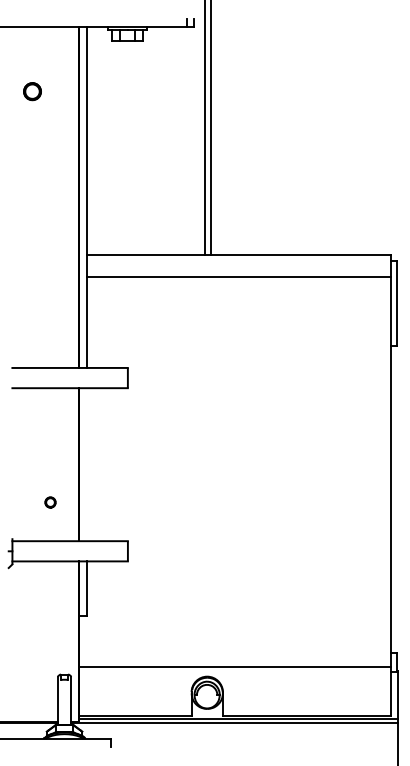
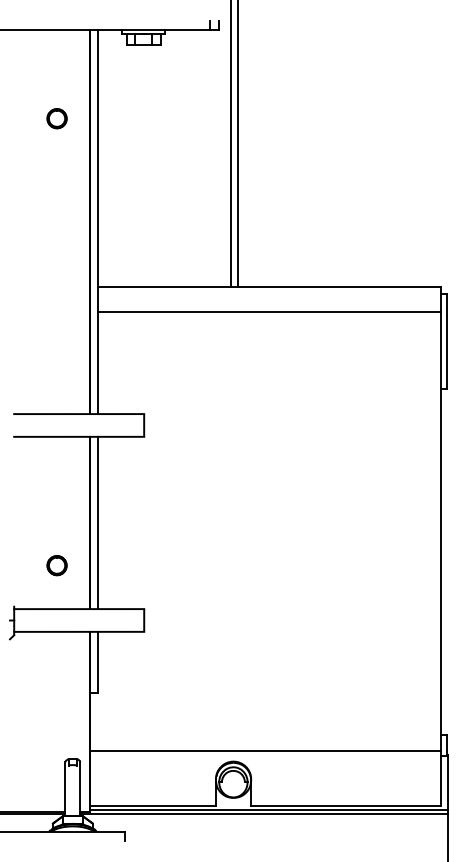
circle: (32, 91) -> (57, 118), moved
line: (86, 464) -> (97, 522), added
circle: (50, 502) -> (57, 565), size x1.67

